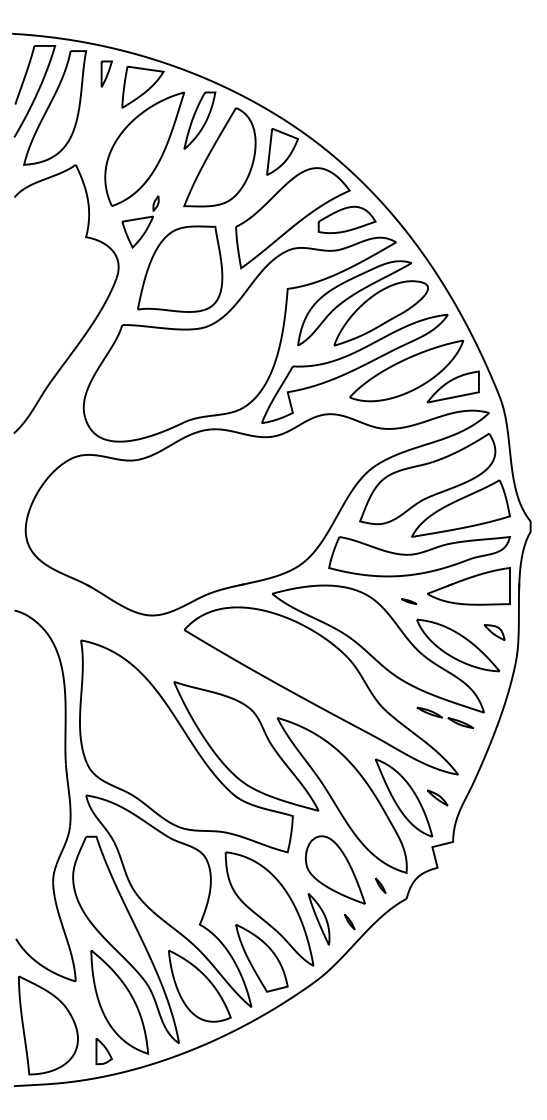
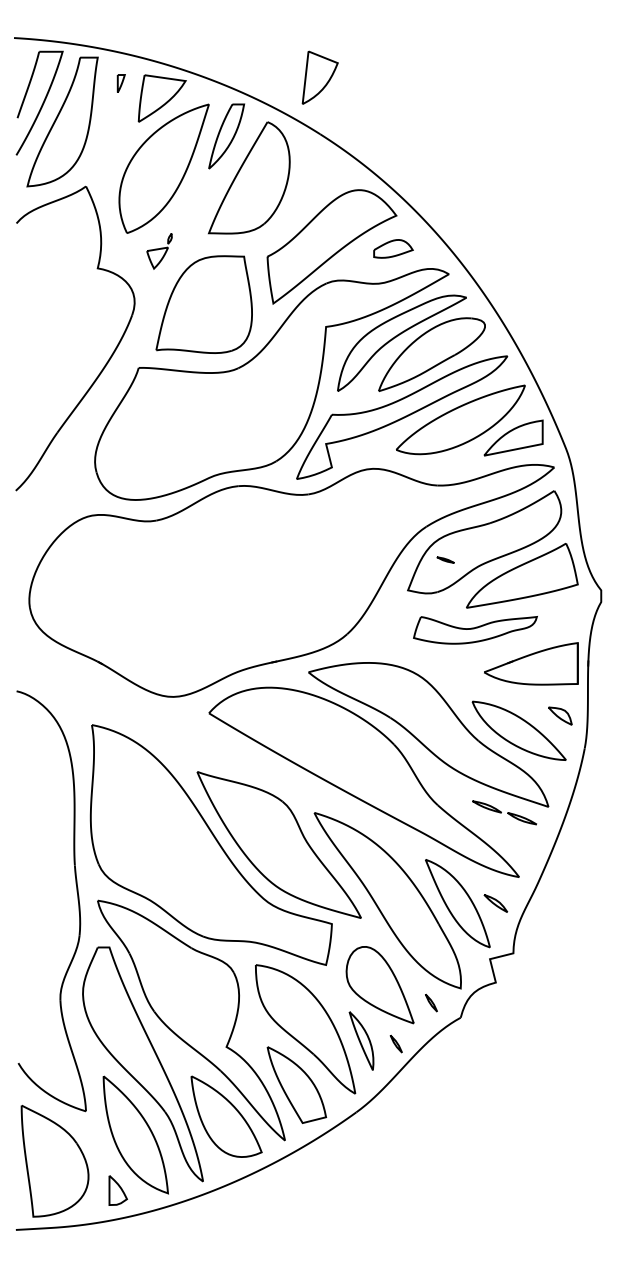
part: (107, 73) -> (121, 83), size x0.6
part: (281, 151) -> (319, 77), moved
part: (347, 219) -> (393, 248), size x0.6
part: (140, 222) -> (159, 251), size x0.6
part: (419, 556) -> (475, 630), size x0.6
part: (409, 601) -> (445, 559), moved

